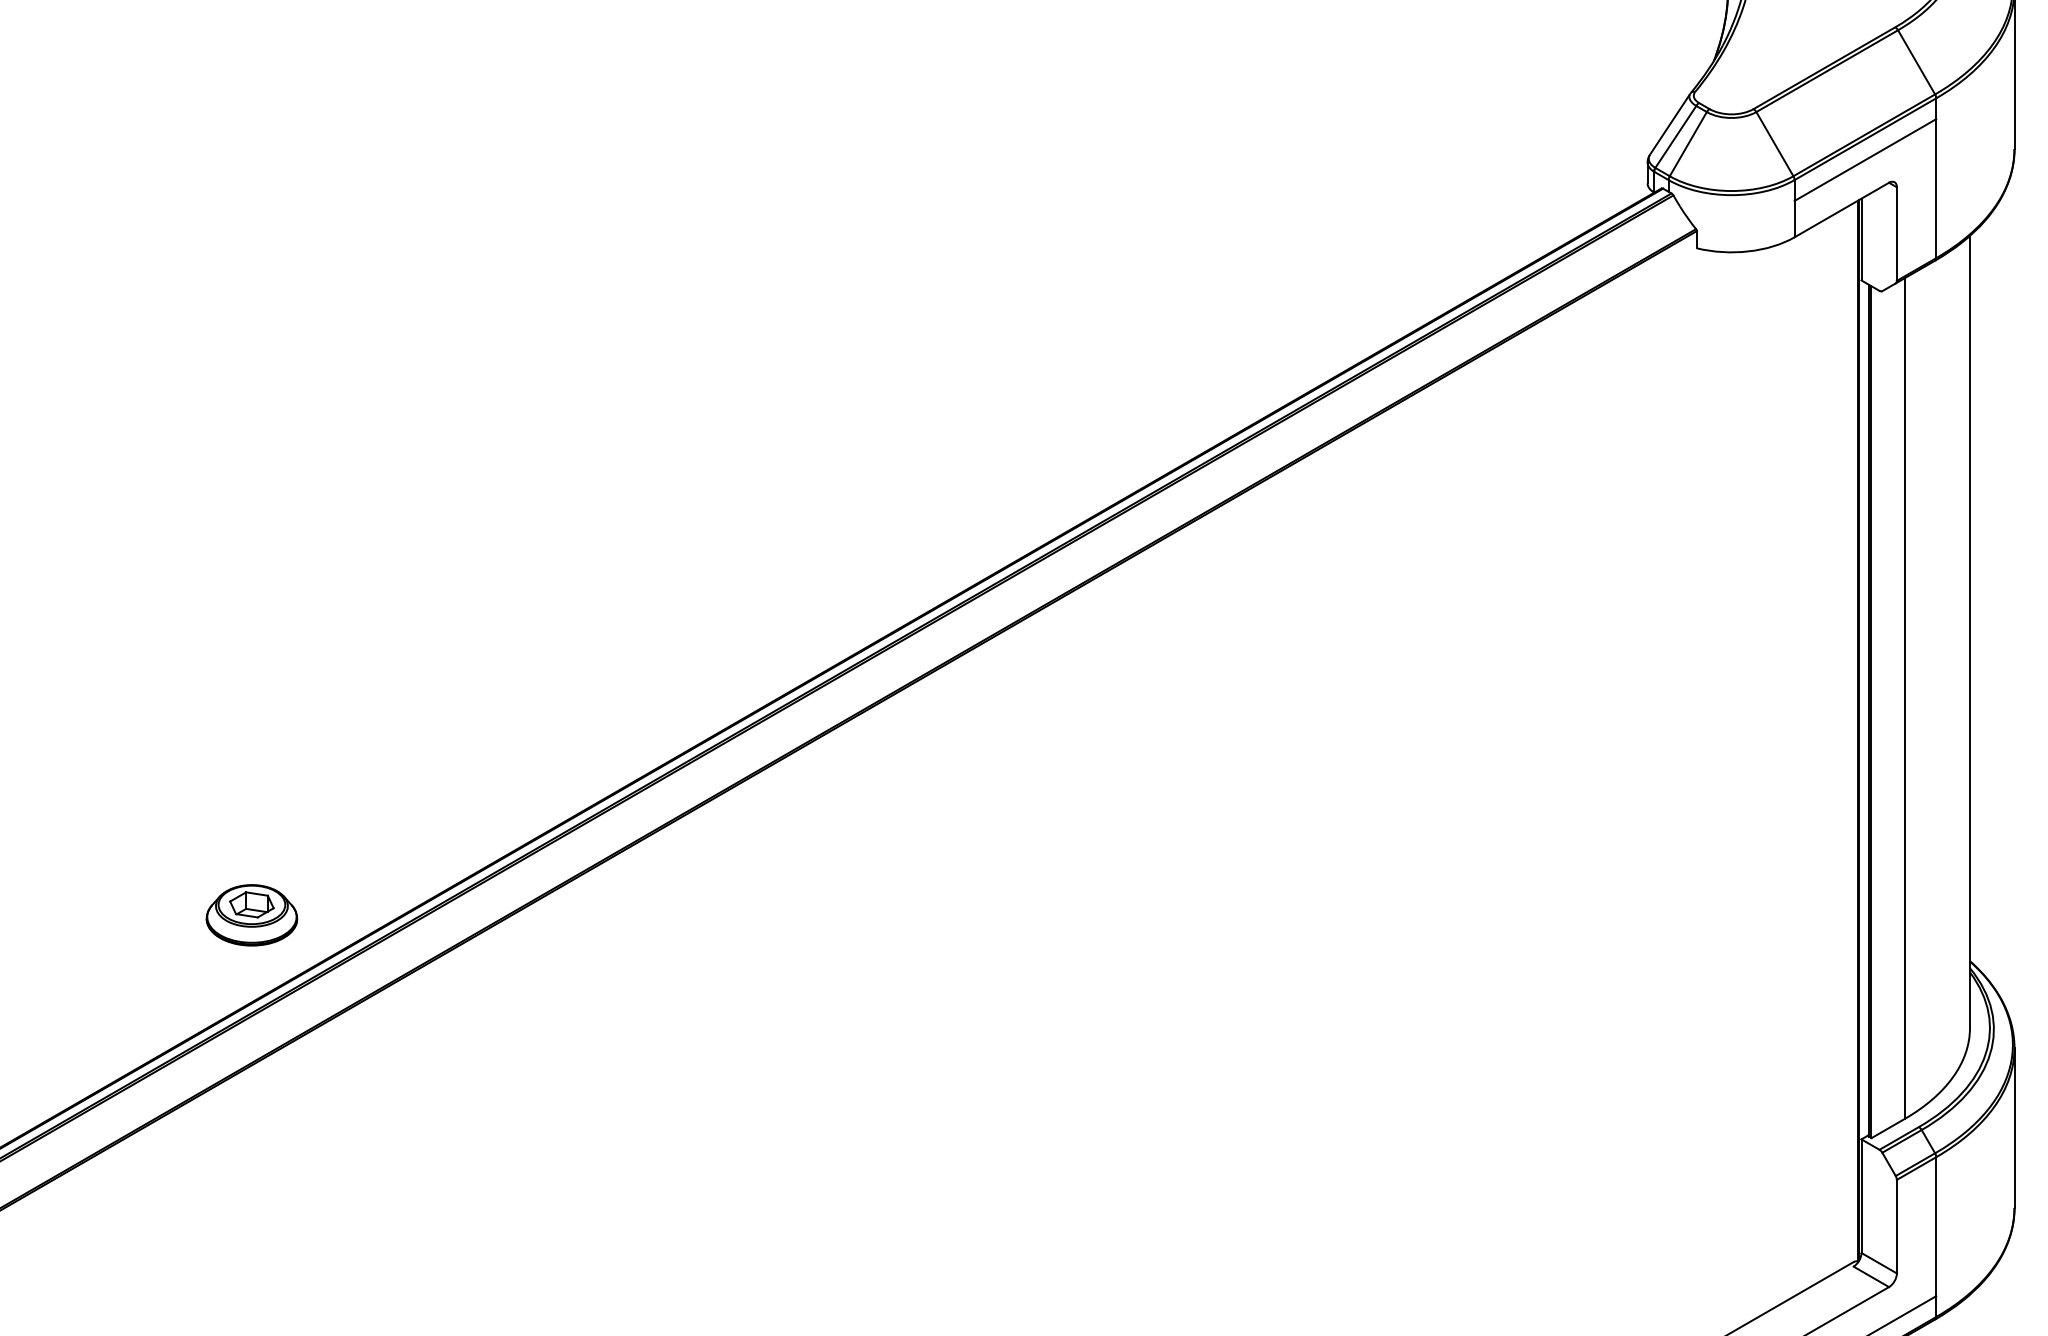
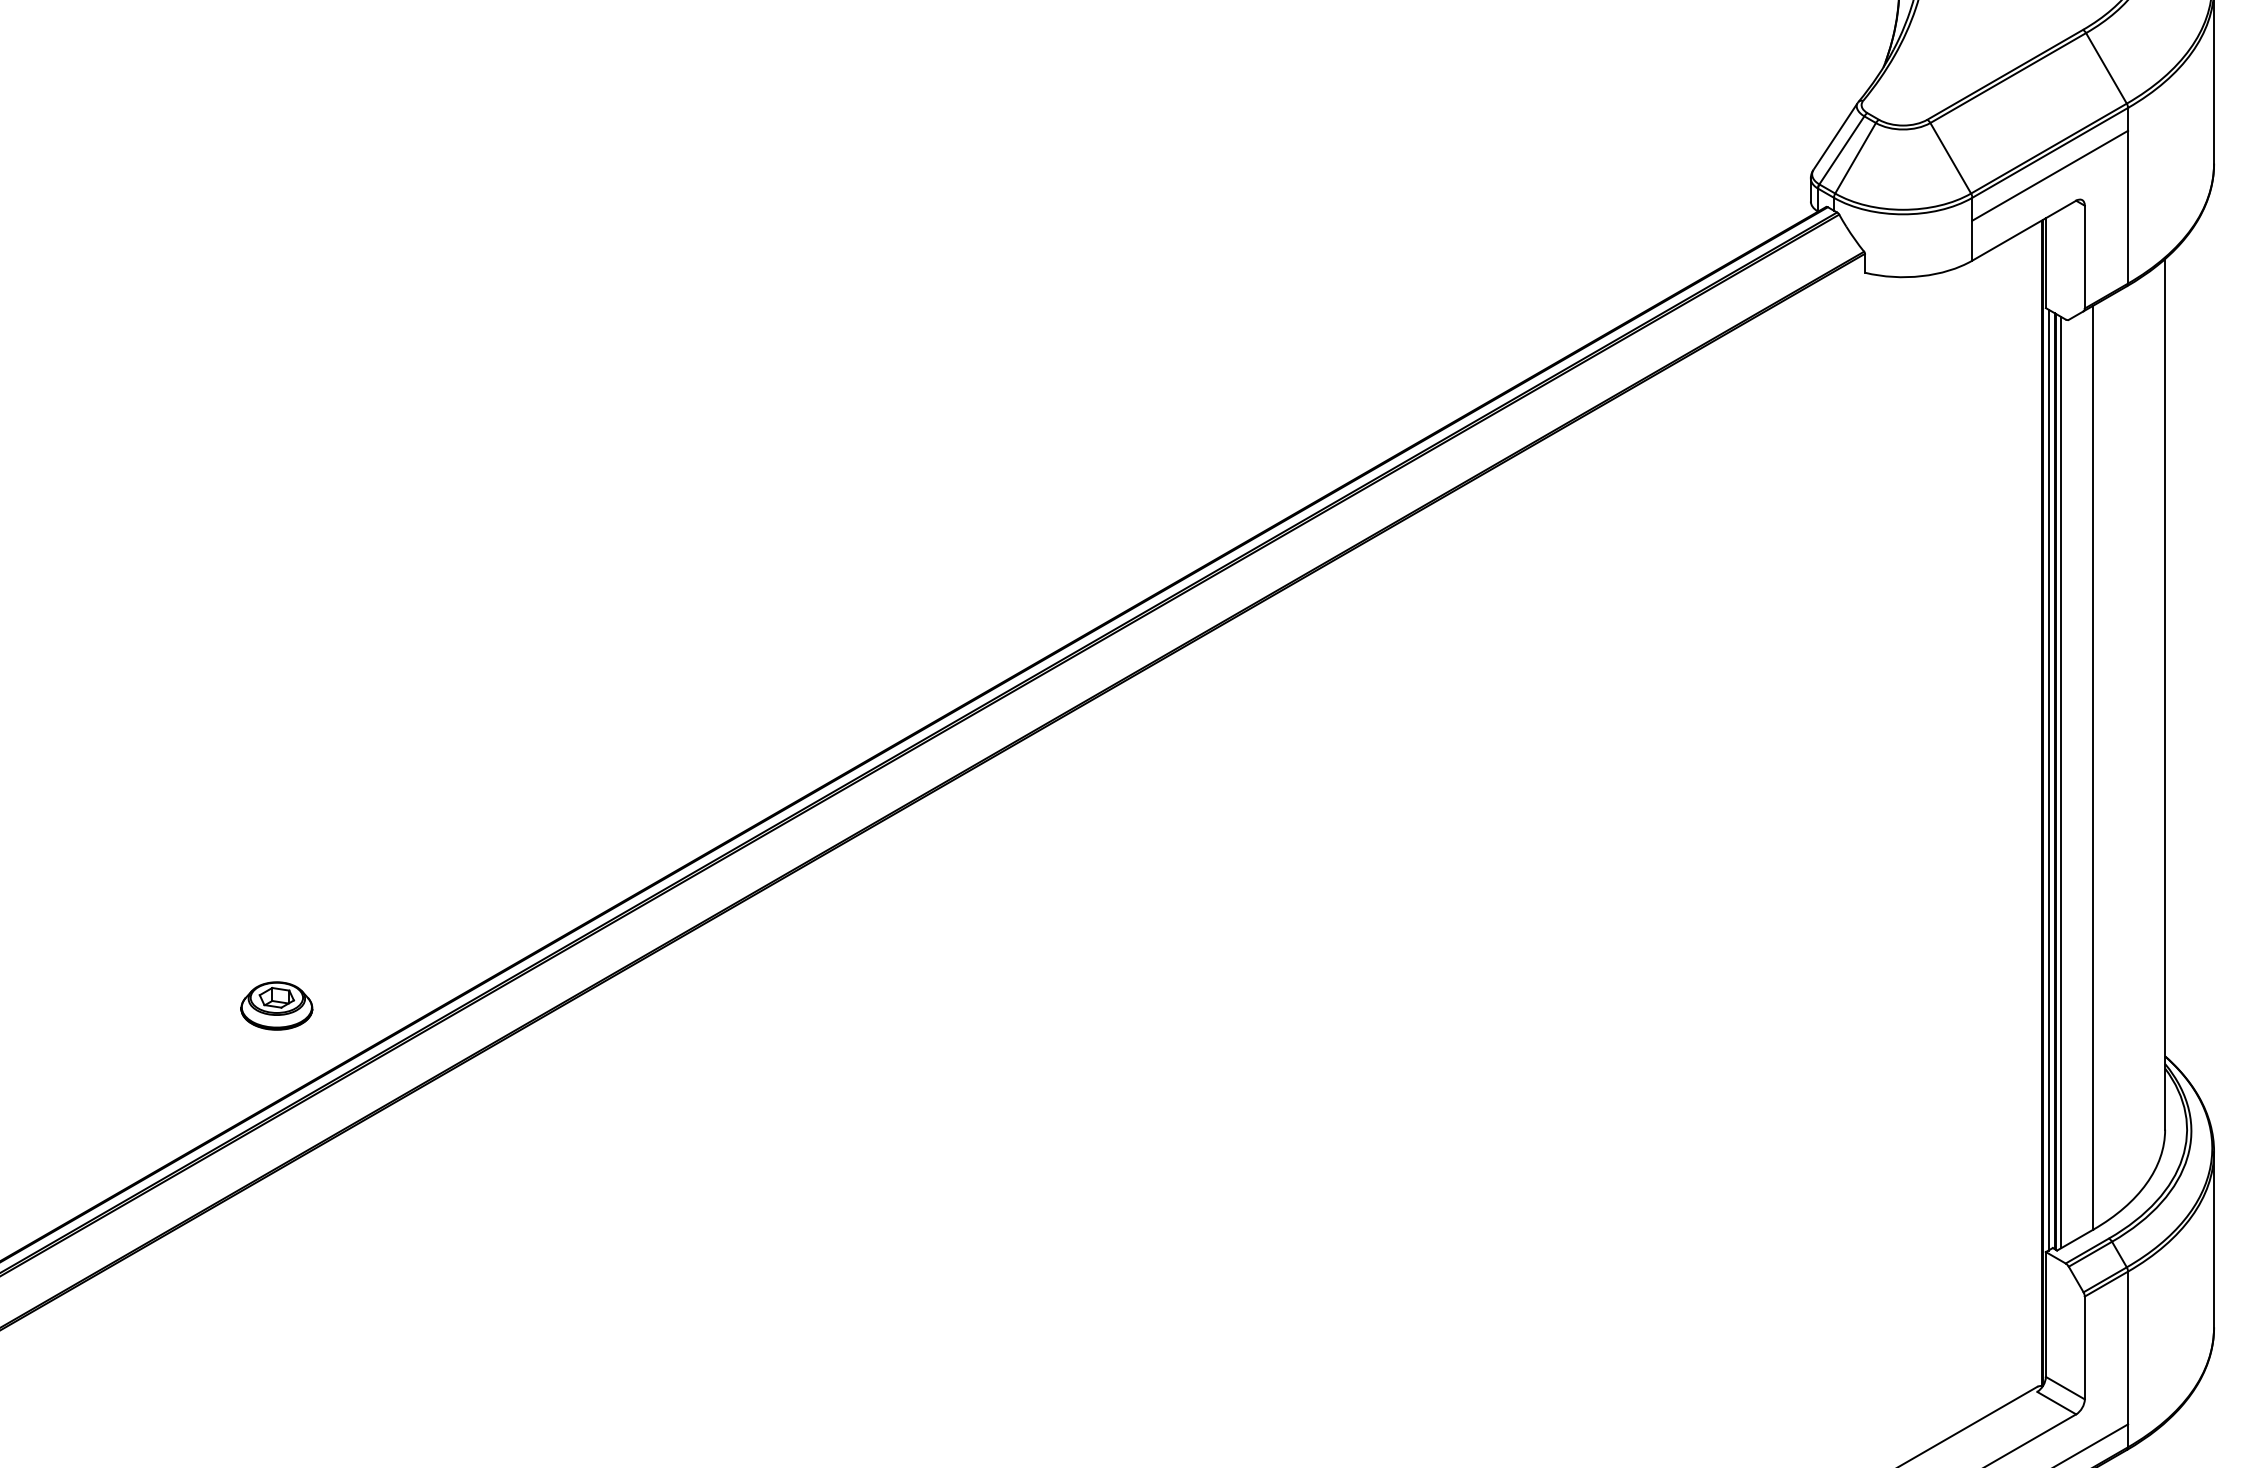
line: (1863, 709) -> (2048, 779), added
line: (1875, 711) -> (2061, 781), added
part: (251, 915) -> (276, 1006), size x0.71

